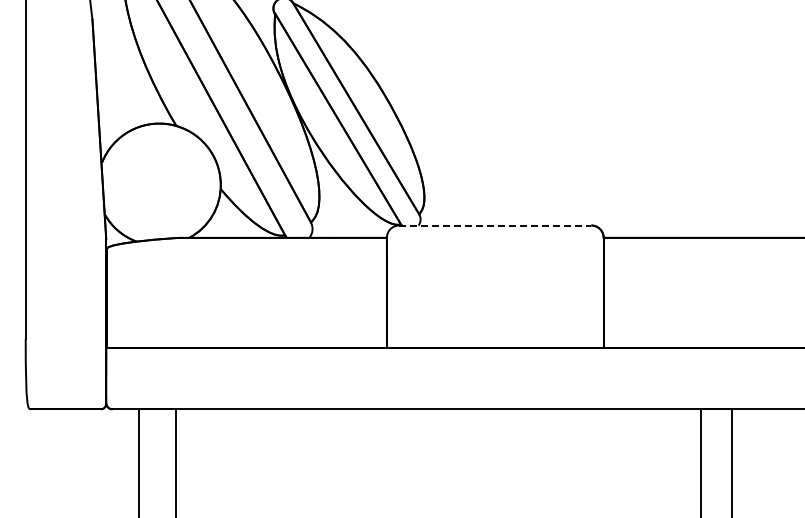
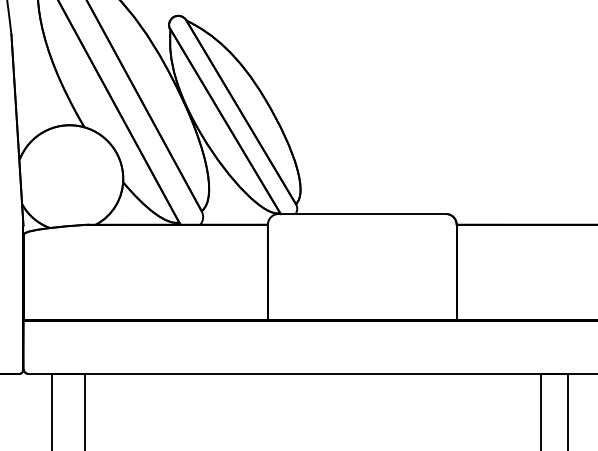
line: (495, 225) -> (362, 214), dashed -> solid

